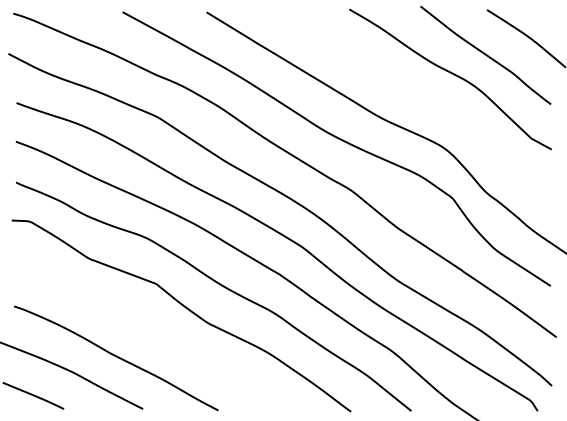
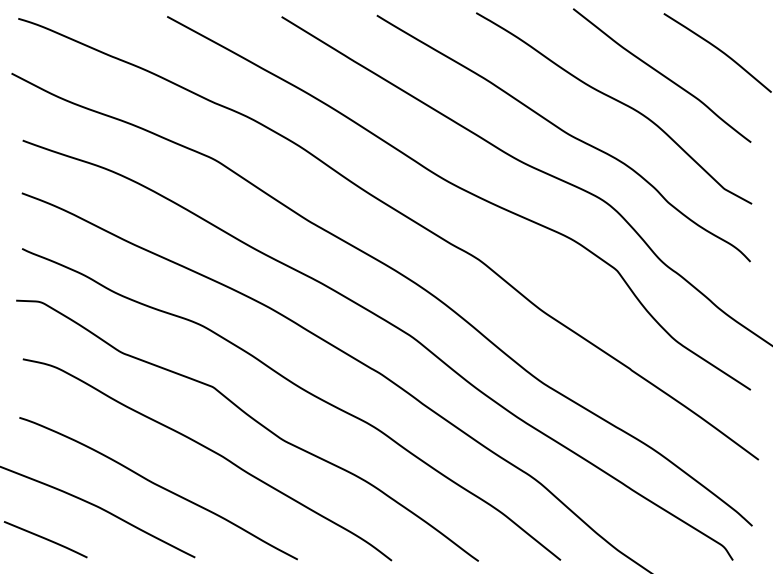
curve: (415, 98) -> (566, 134), added
curve: (155, 331) -> (212, 452), added

